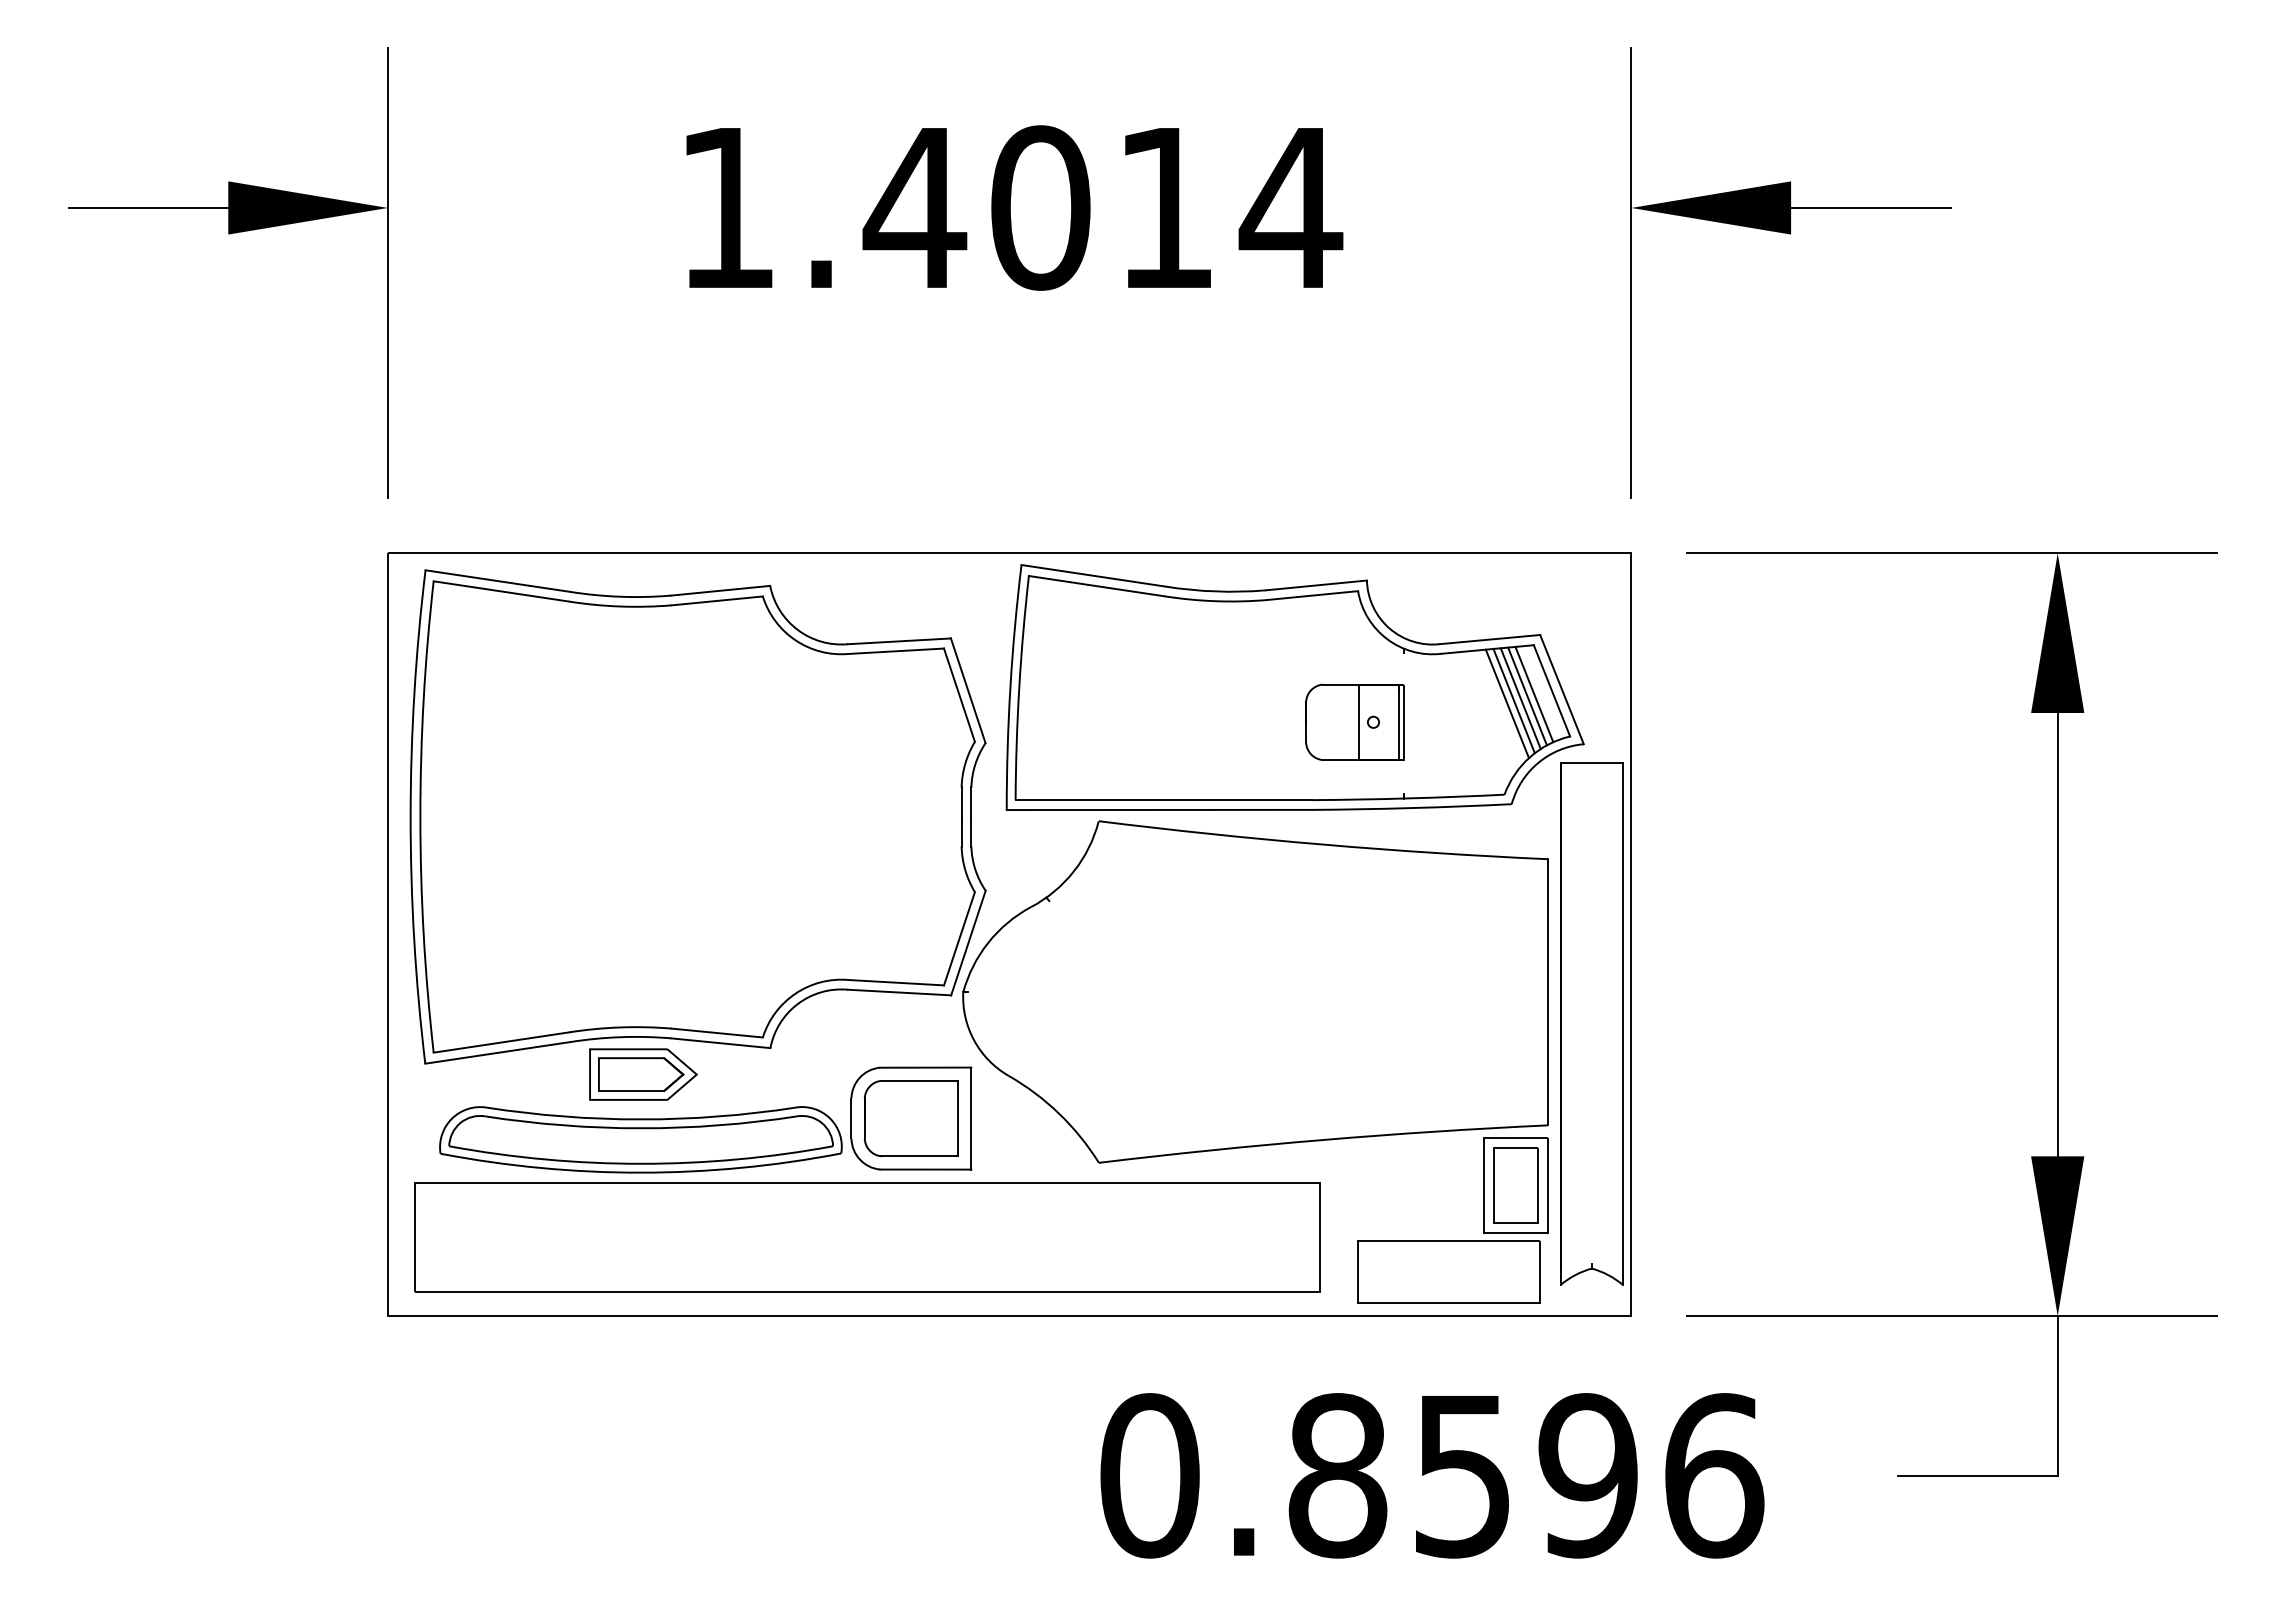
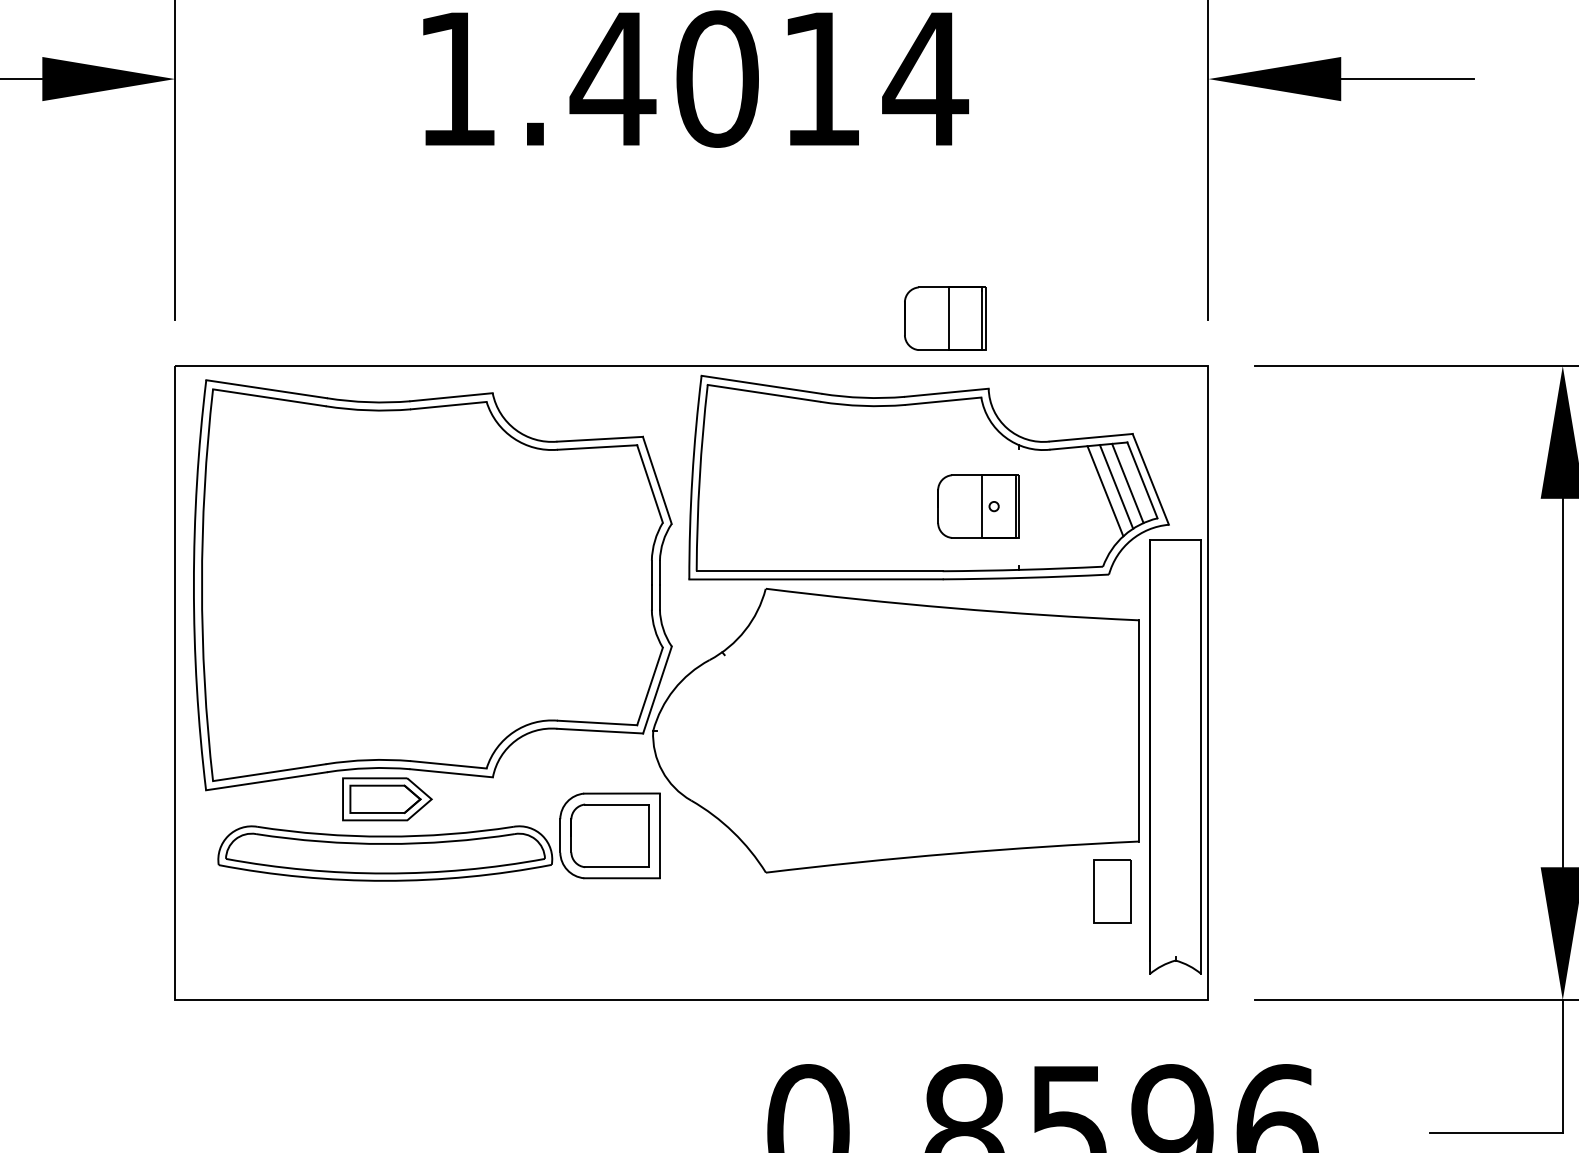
part: (1314, 495) -> (945, 318), added
line: (1527, 696) -> (1122, 485), removed
line: (1513, 700) -> (1110, 488), removed
part: (867, 1237) -> (573, 934), removed
part: (1452, 1240) -> (1059, 937), removed

